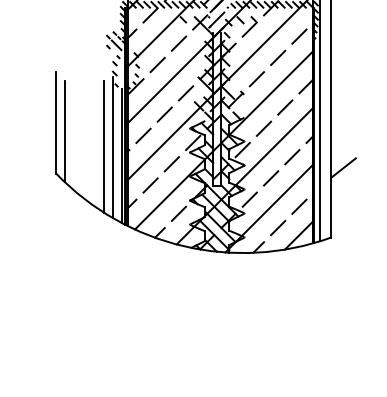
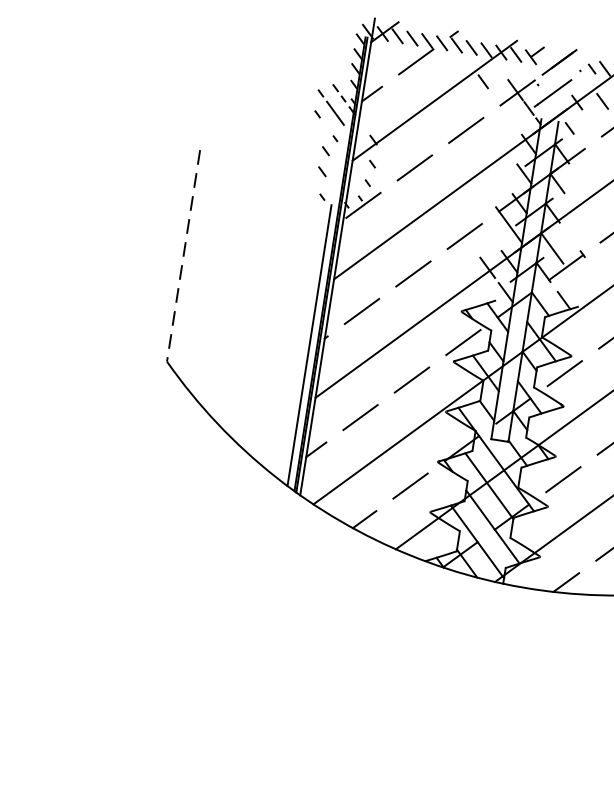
line: (56, 122) -> (184, 254), solid -> dashed
line: (64, 131) -> (198, 276), removed
line: (104, 146) -> (276, 320), removed
line: (112, 147) -> (293, 325), removed

